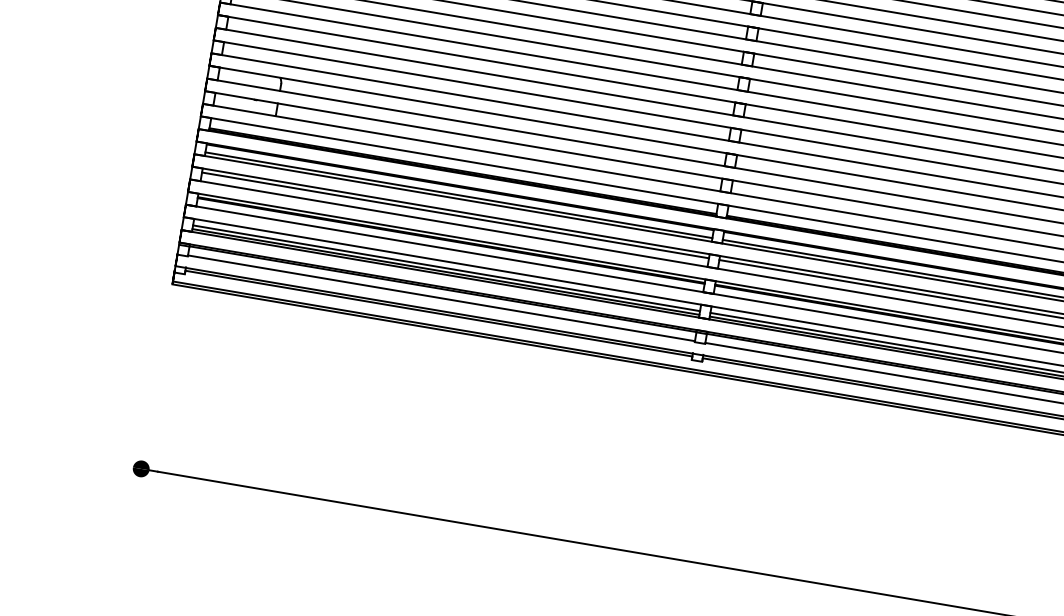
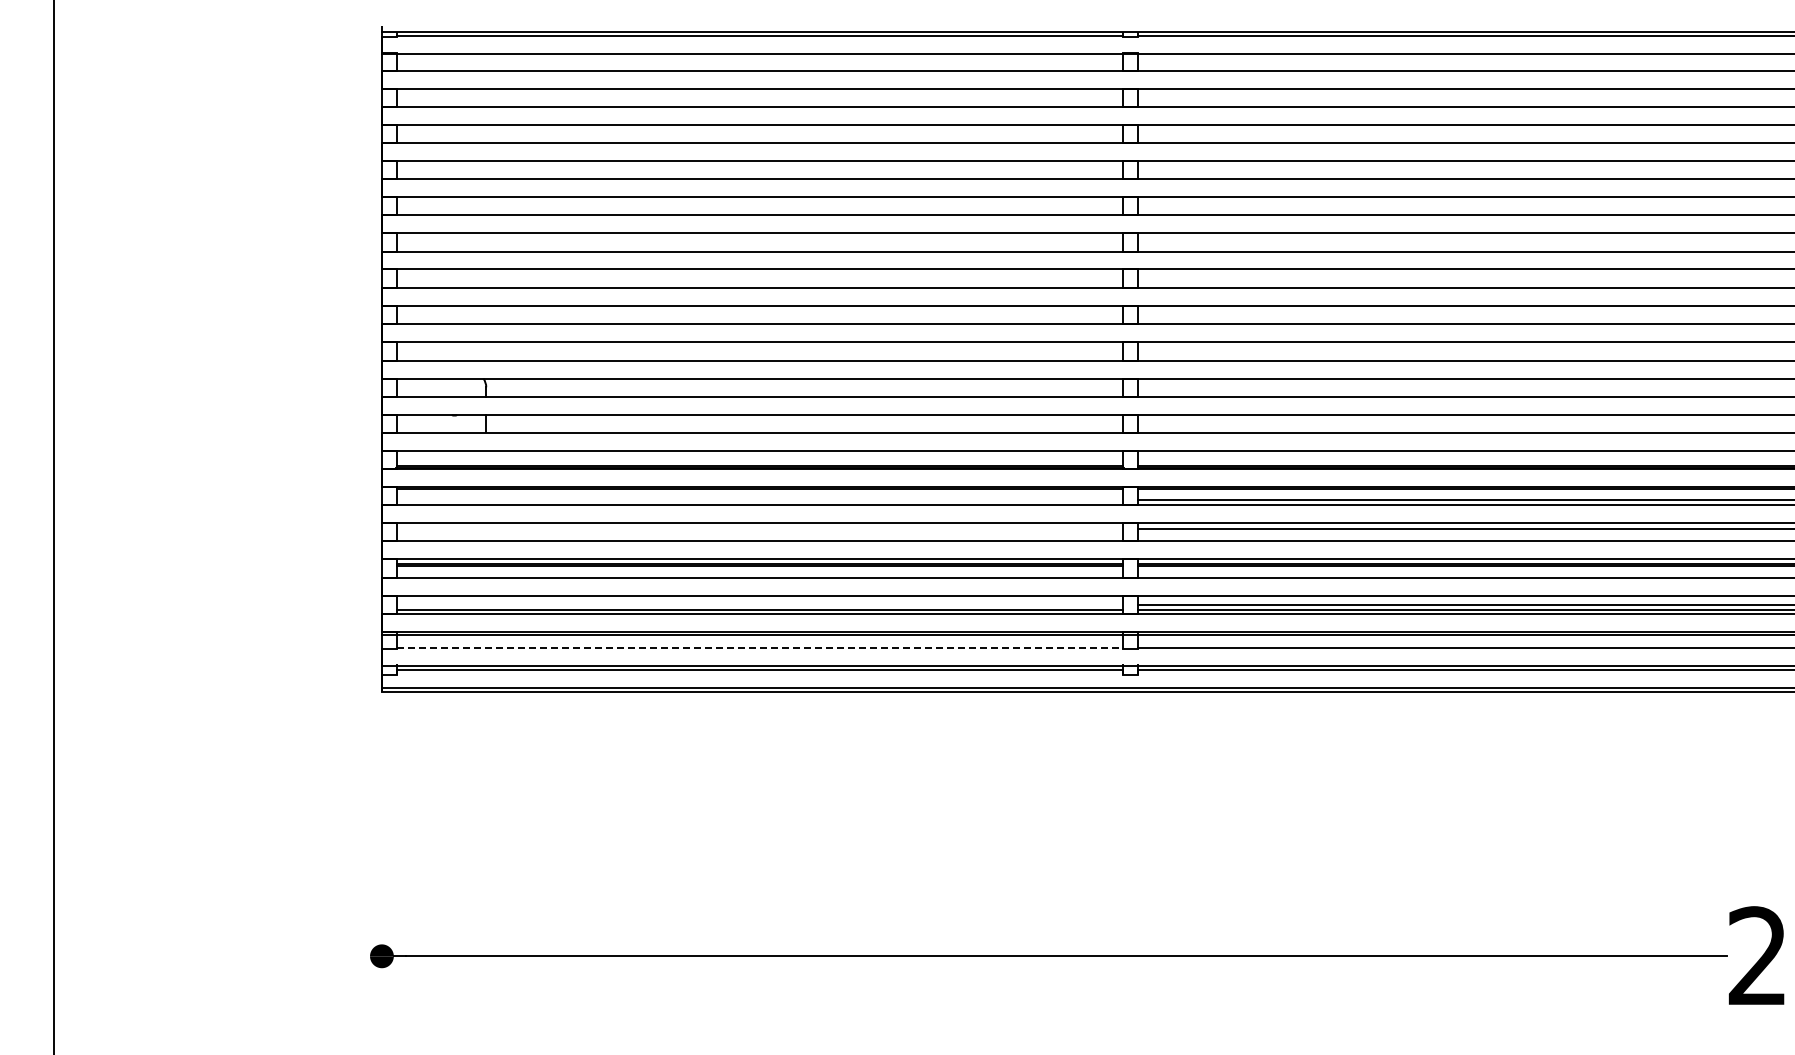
line: (458, 195) -> (759, 500), removed
line: (455, 215) -> (759, 529), removed
line: (446, 267) -> (759, 604), removed
line: (441, 298) -> (760, 647), solid -> dashed

